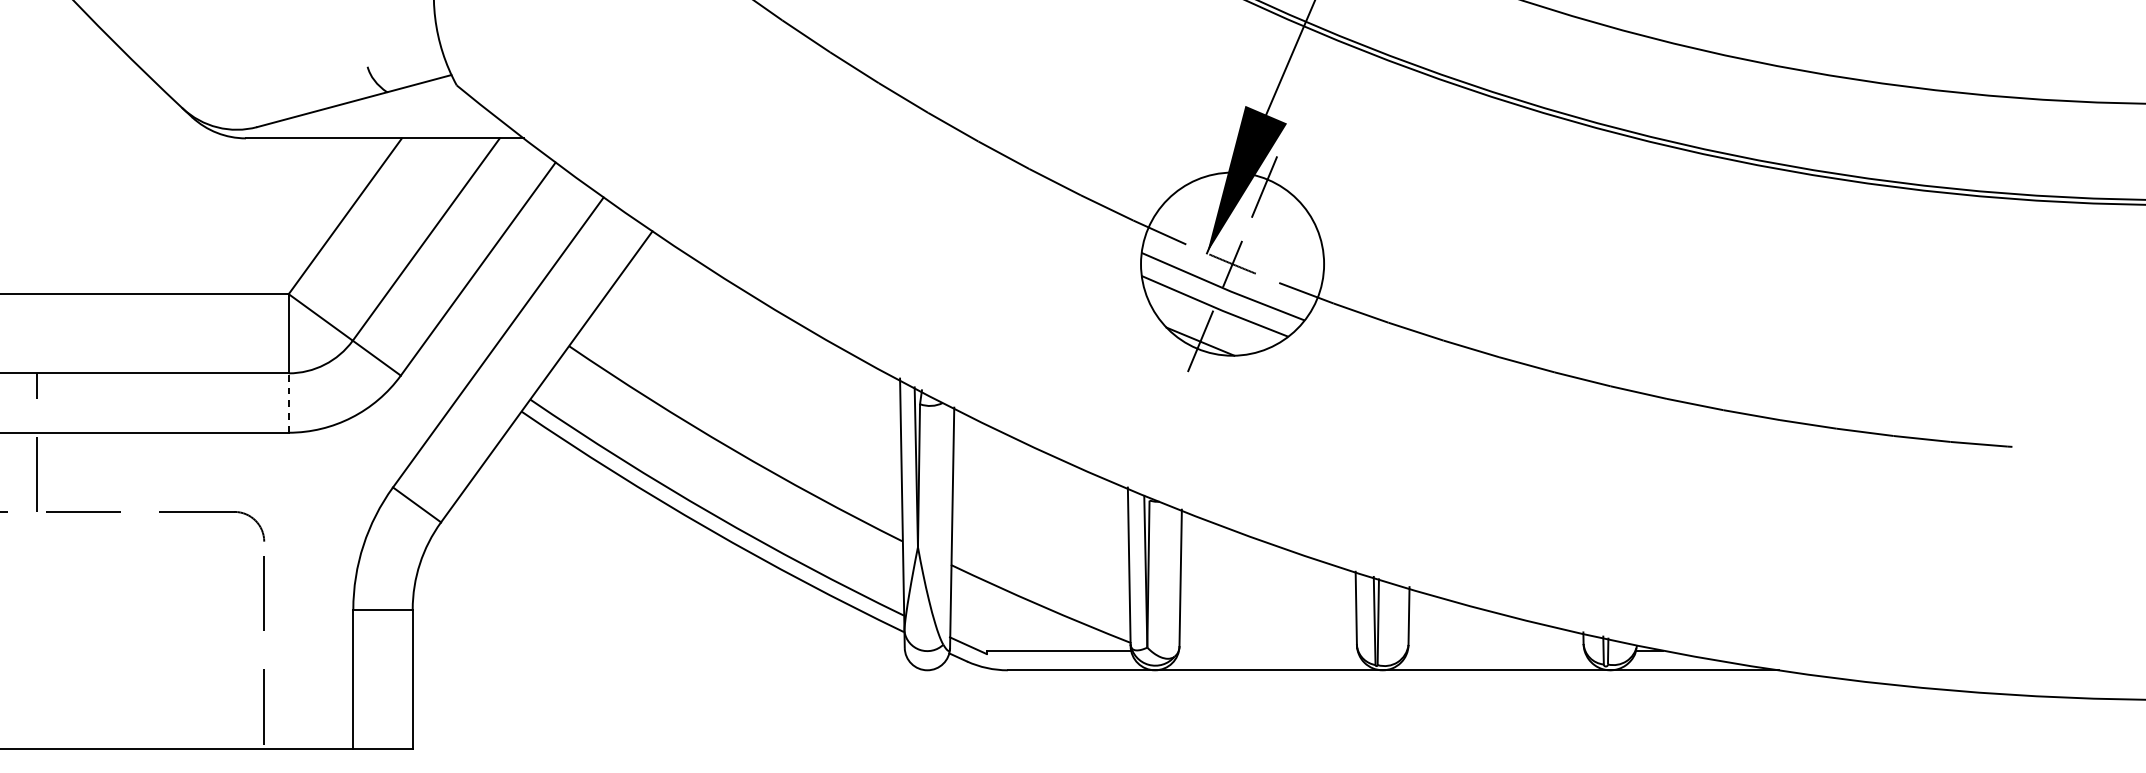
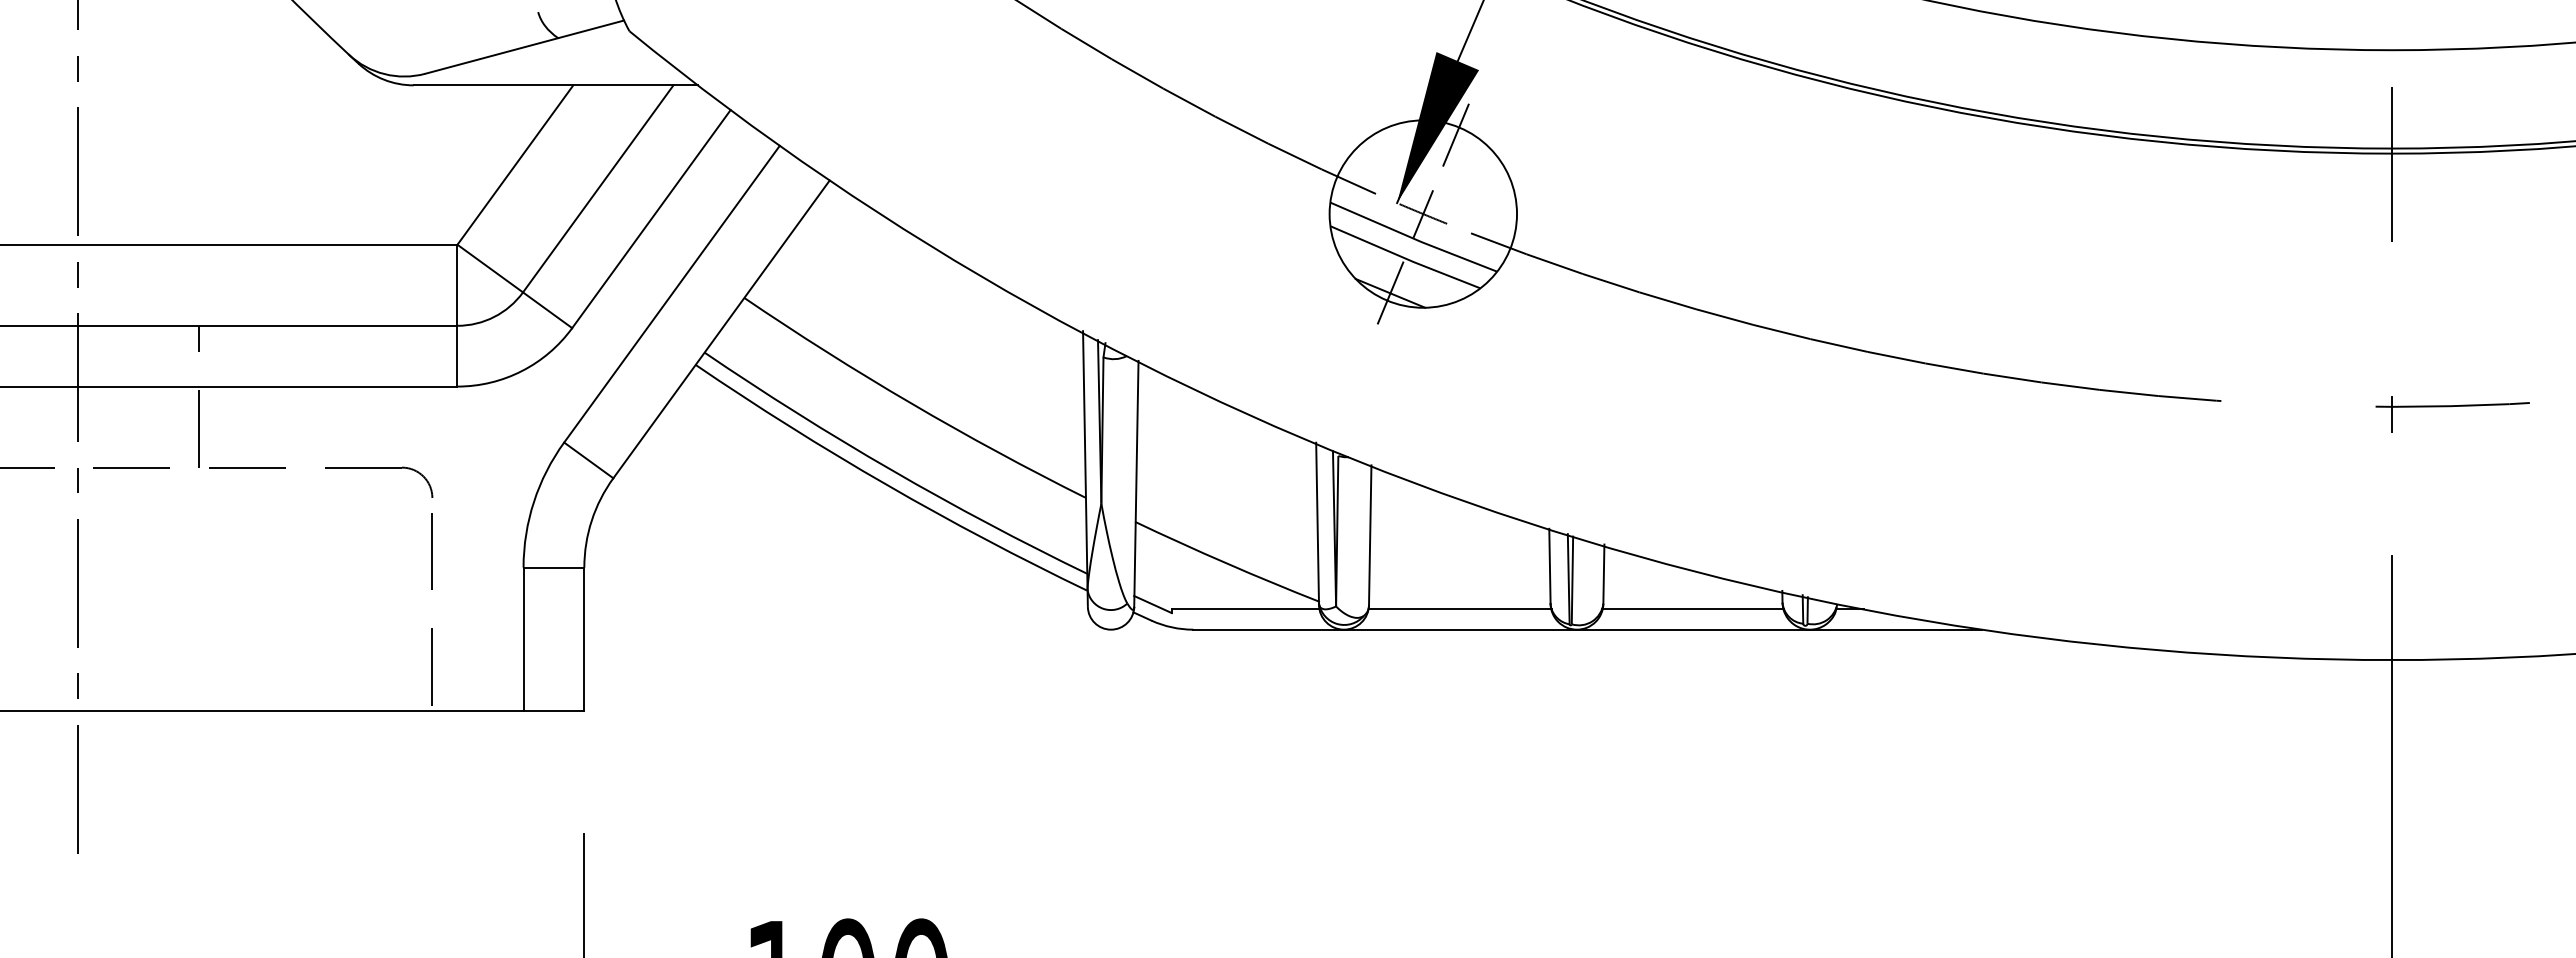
line: (288, 402) -> (457, 355), dashed -> solid
line: (1267, 650) -> (1459, 609), added
line: (1495, 650) -> (1692, 609), added

